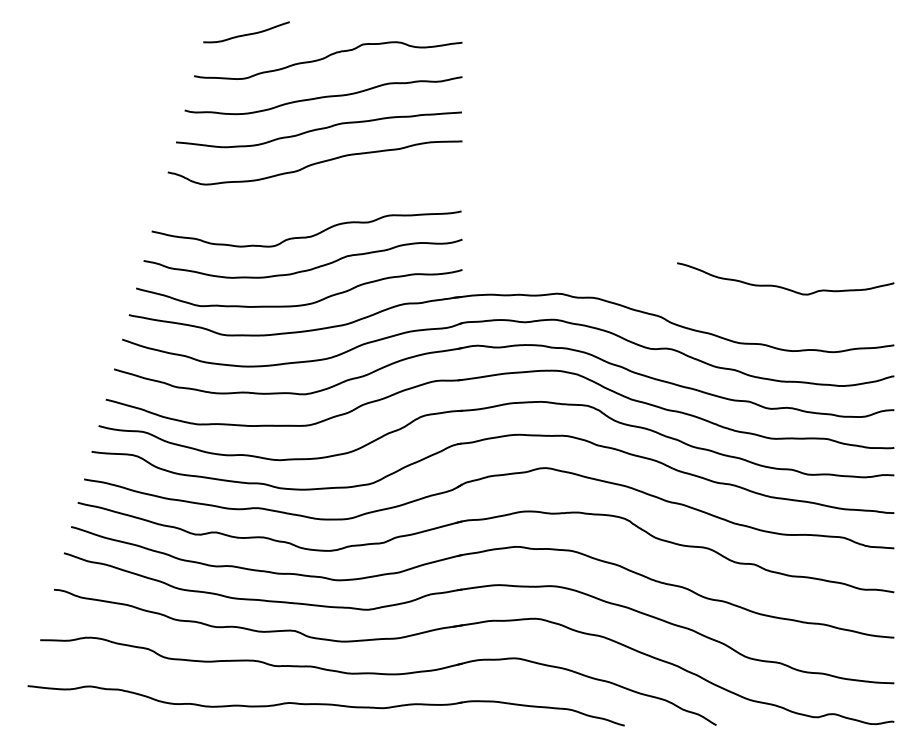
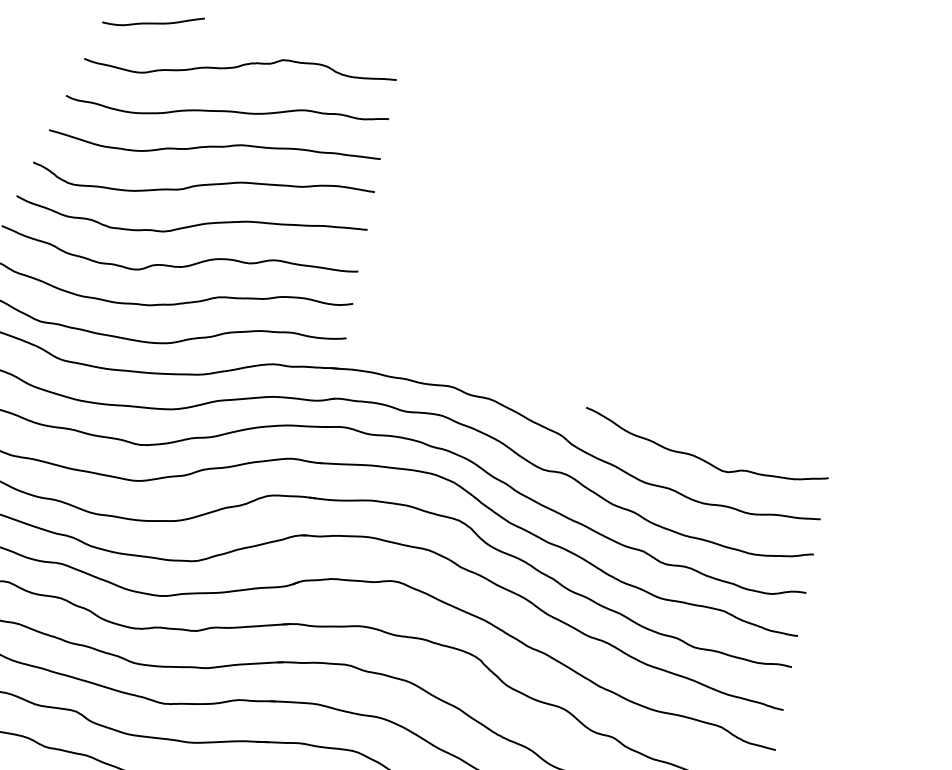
curve: (312, 199) -> (191, 225), added
curve: (782, 286) -> (700, 457), moved

